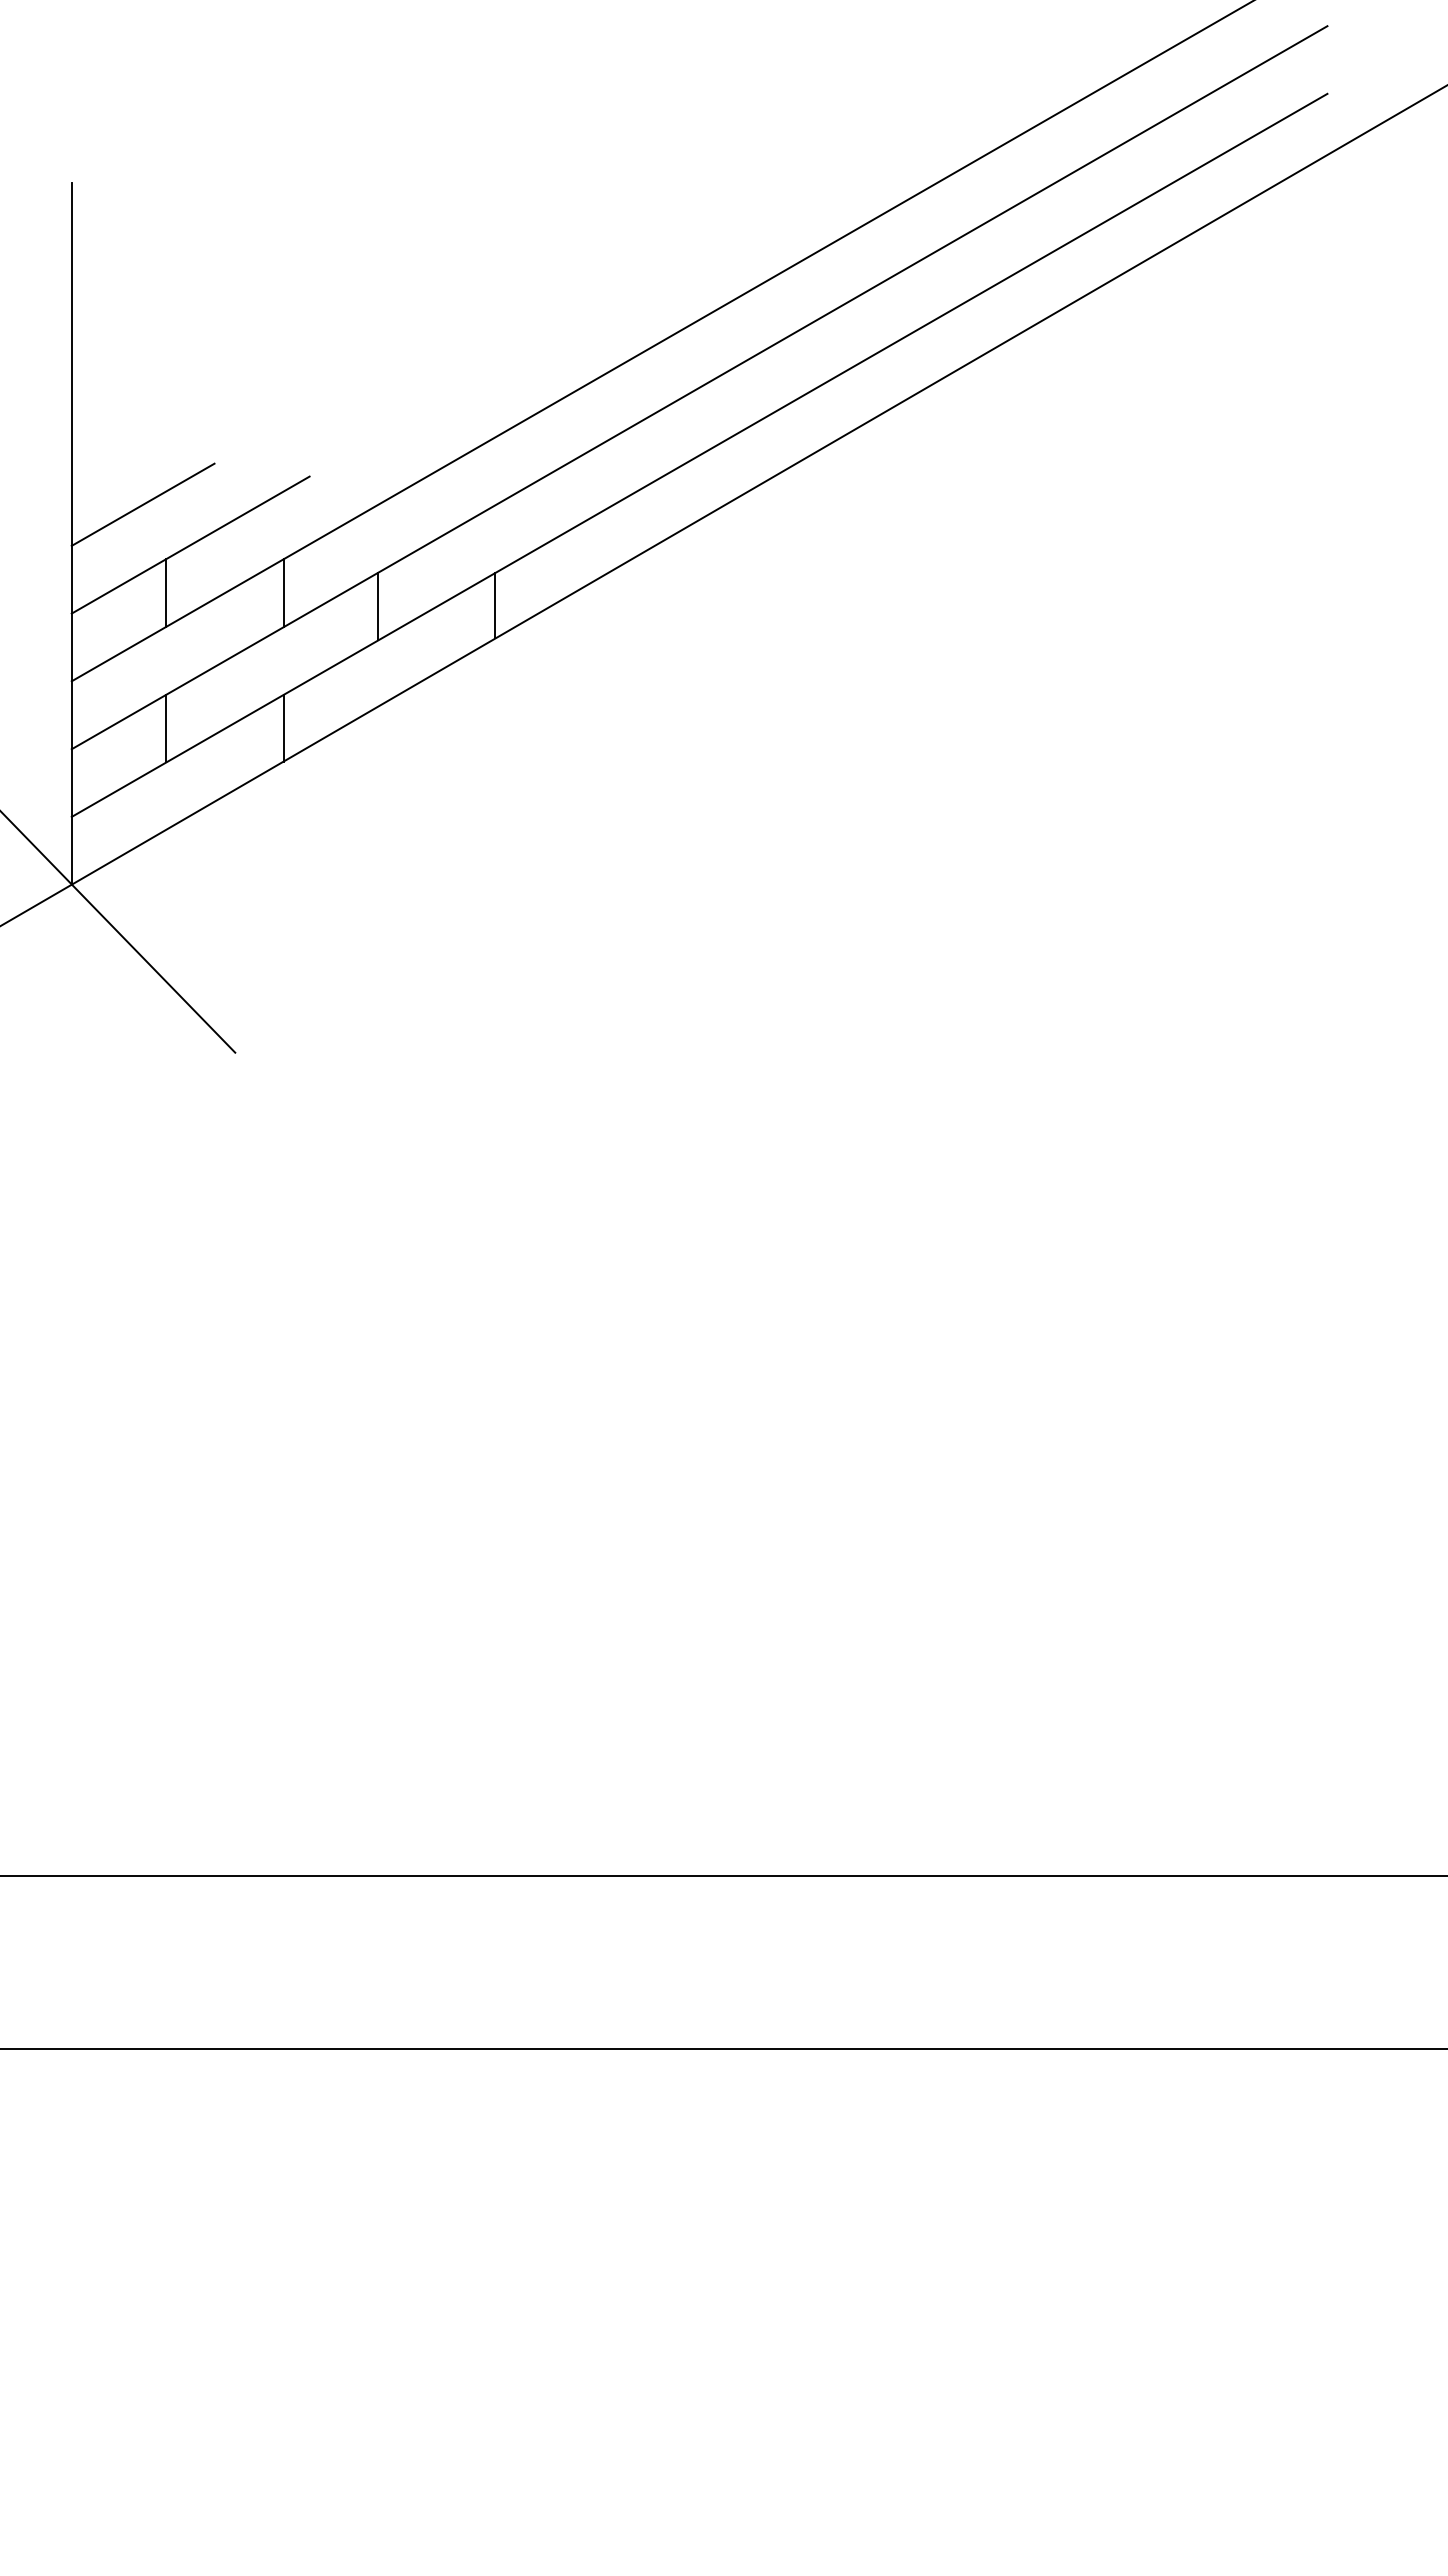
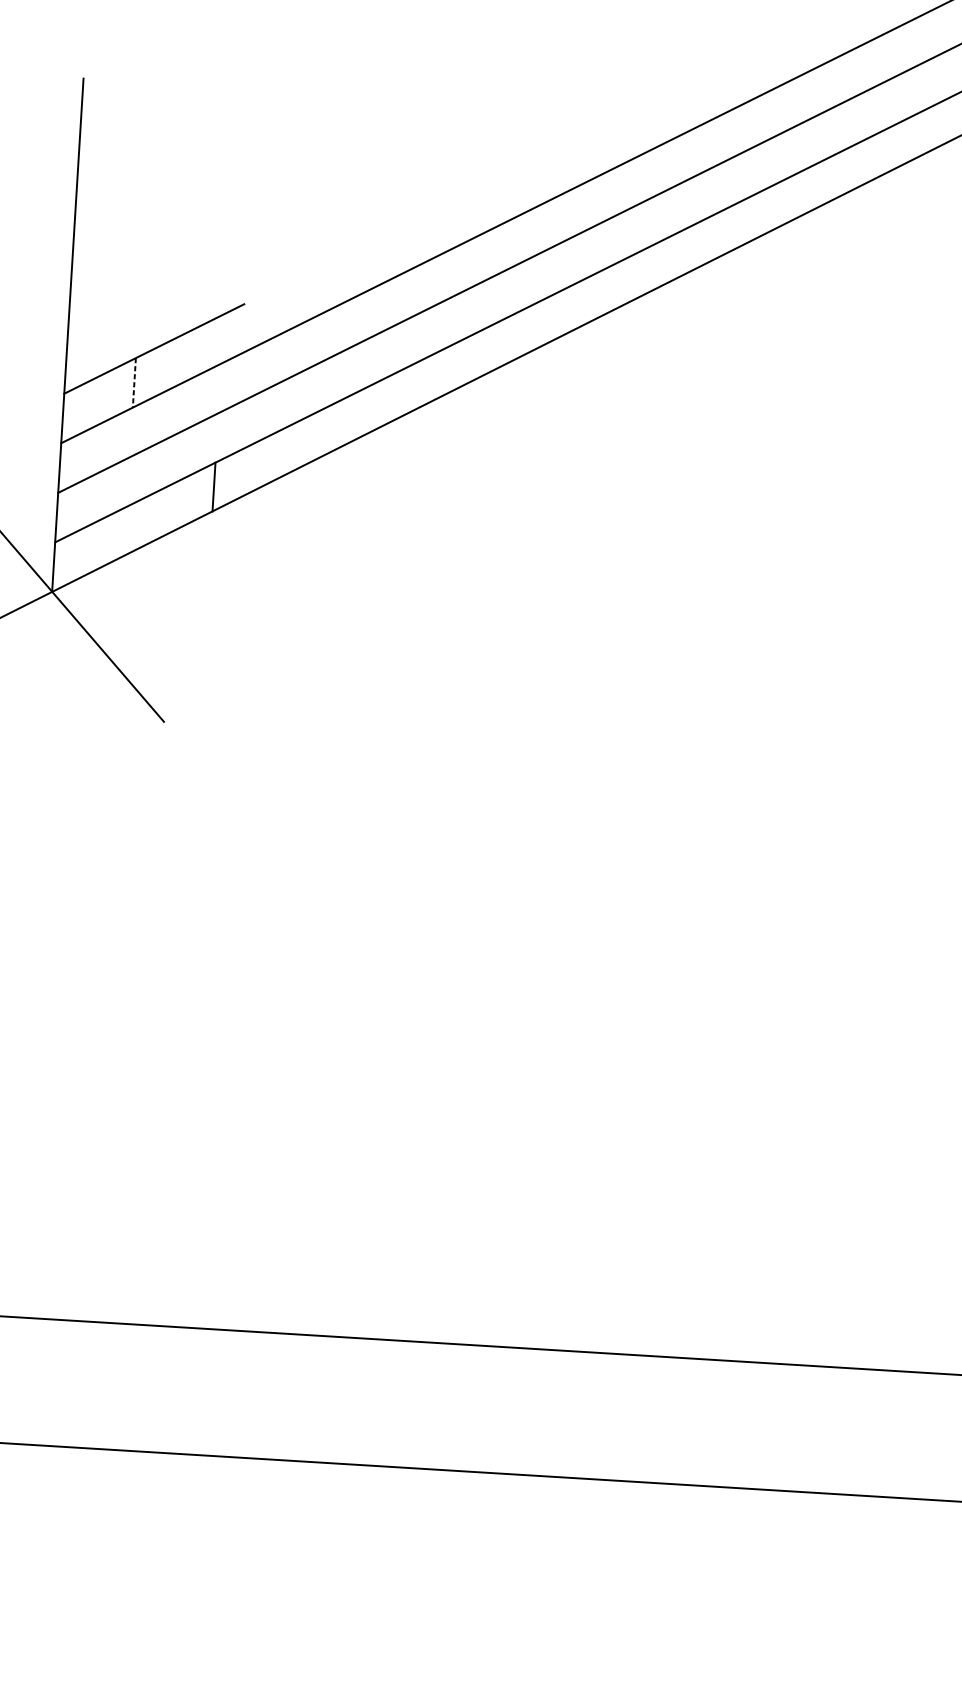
line: (142, 504) -> (120, 317), removed
line: (166, 593) -> (134, 383), solid -> dashed
line: (283, 593) -> (219, 388), removed
line: (495, 605) -> (374, 406), removed
line: (378, 606) -> (288, 402), removed
line: (166, 728) -> (128, 481), removed

